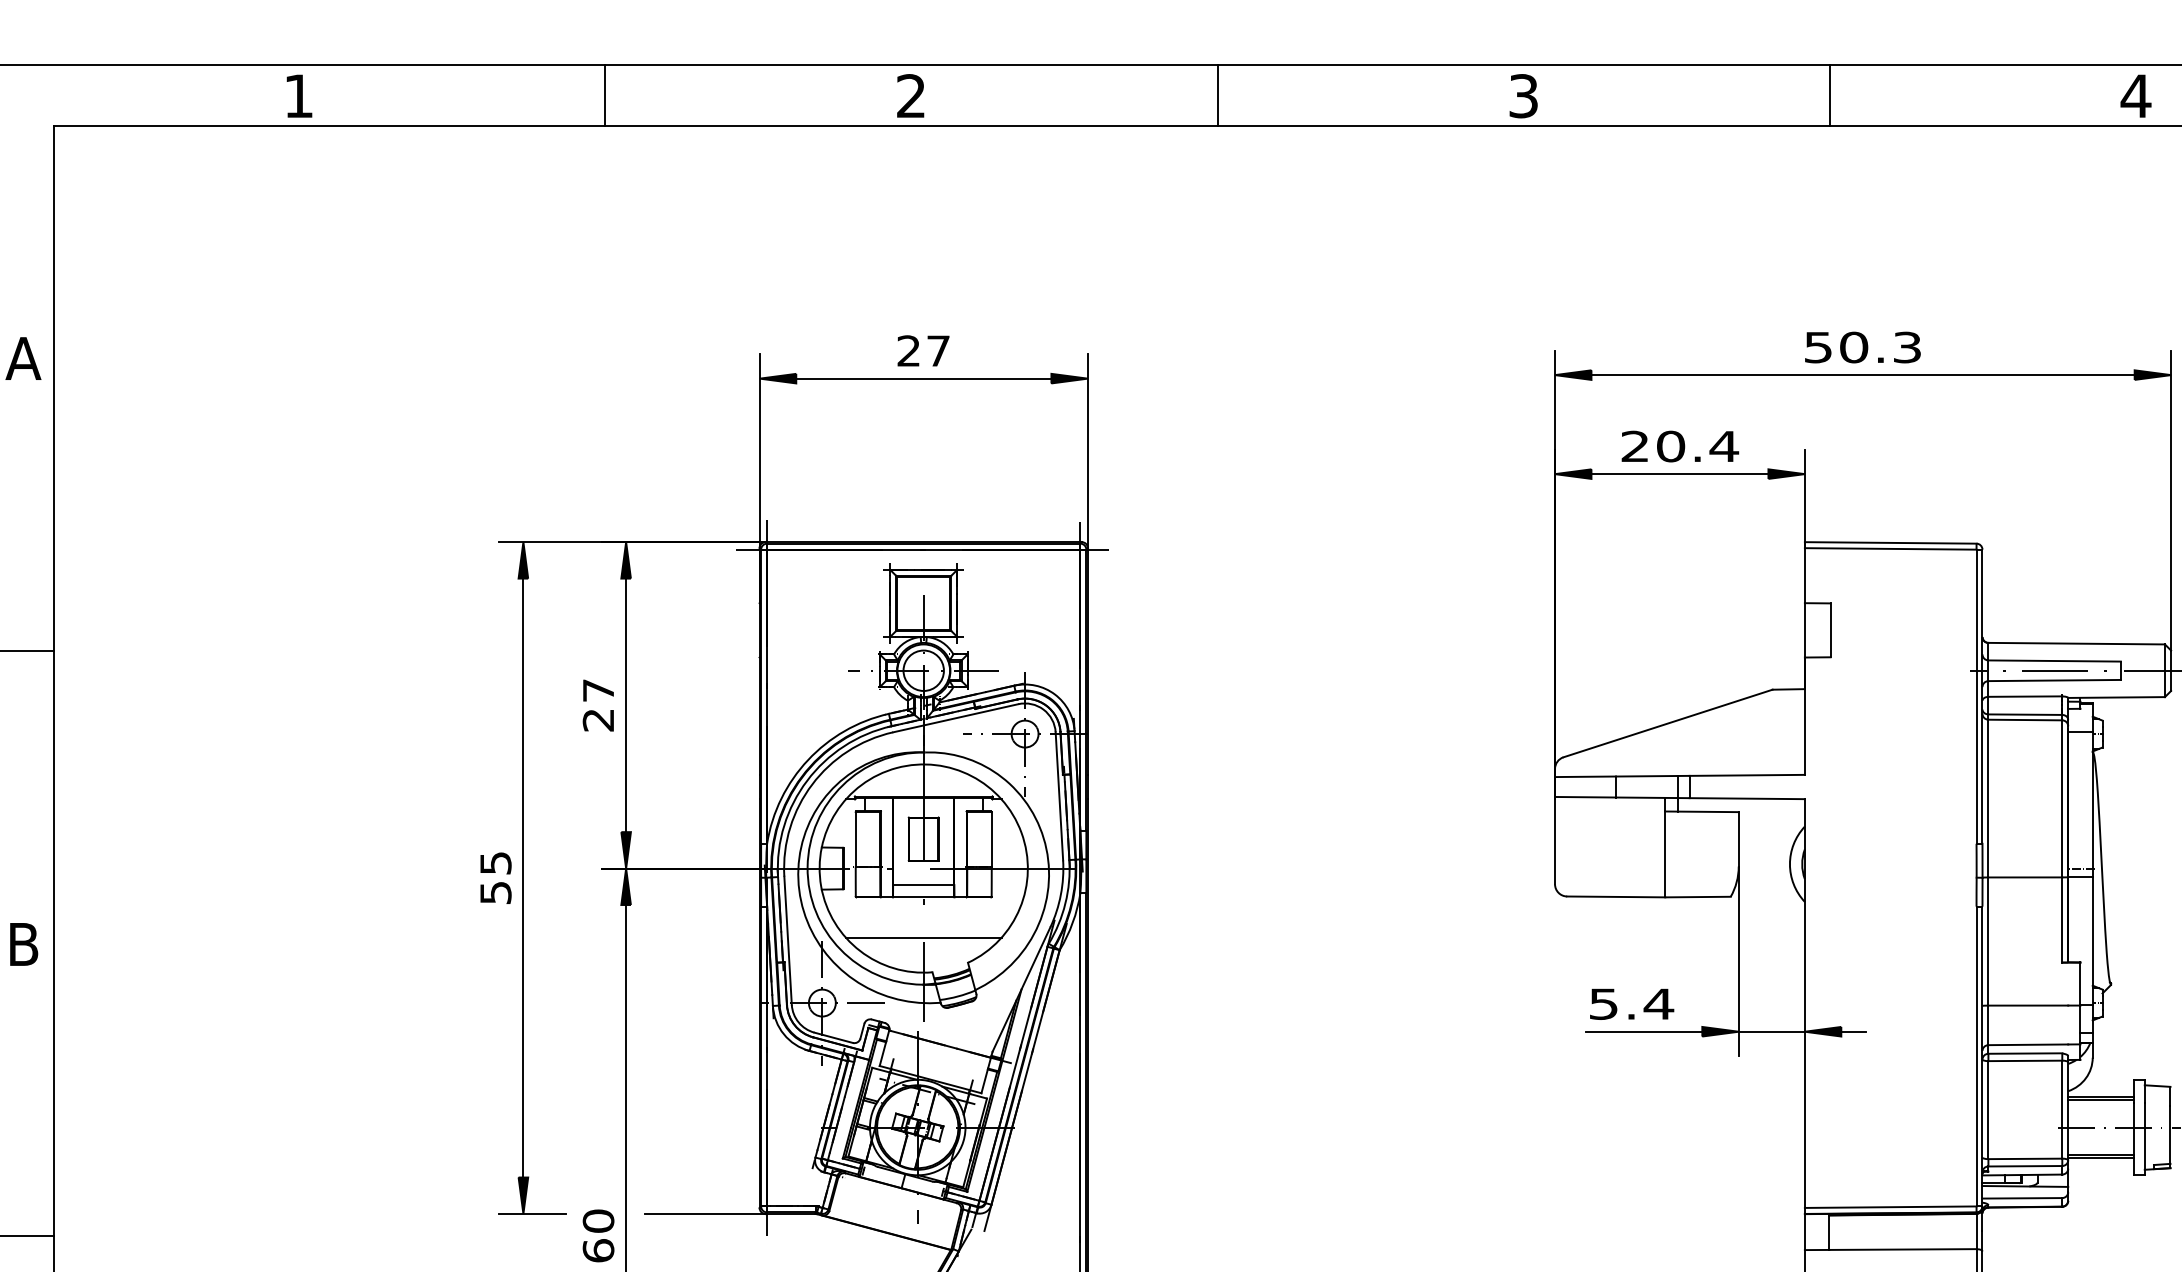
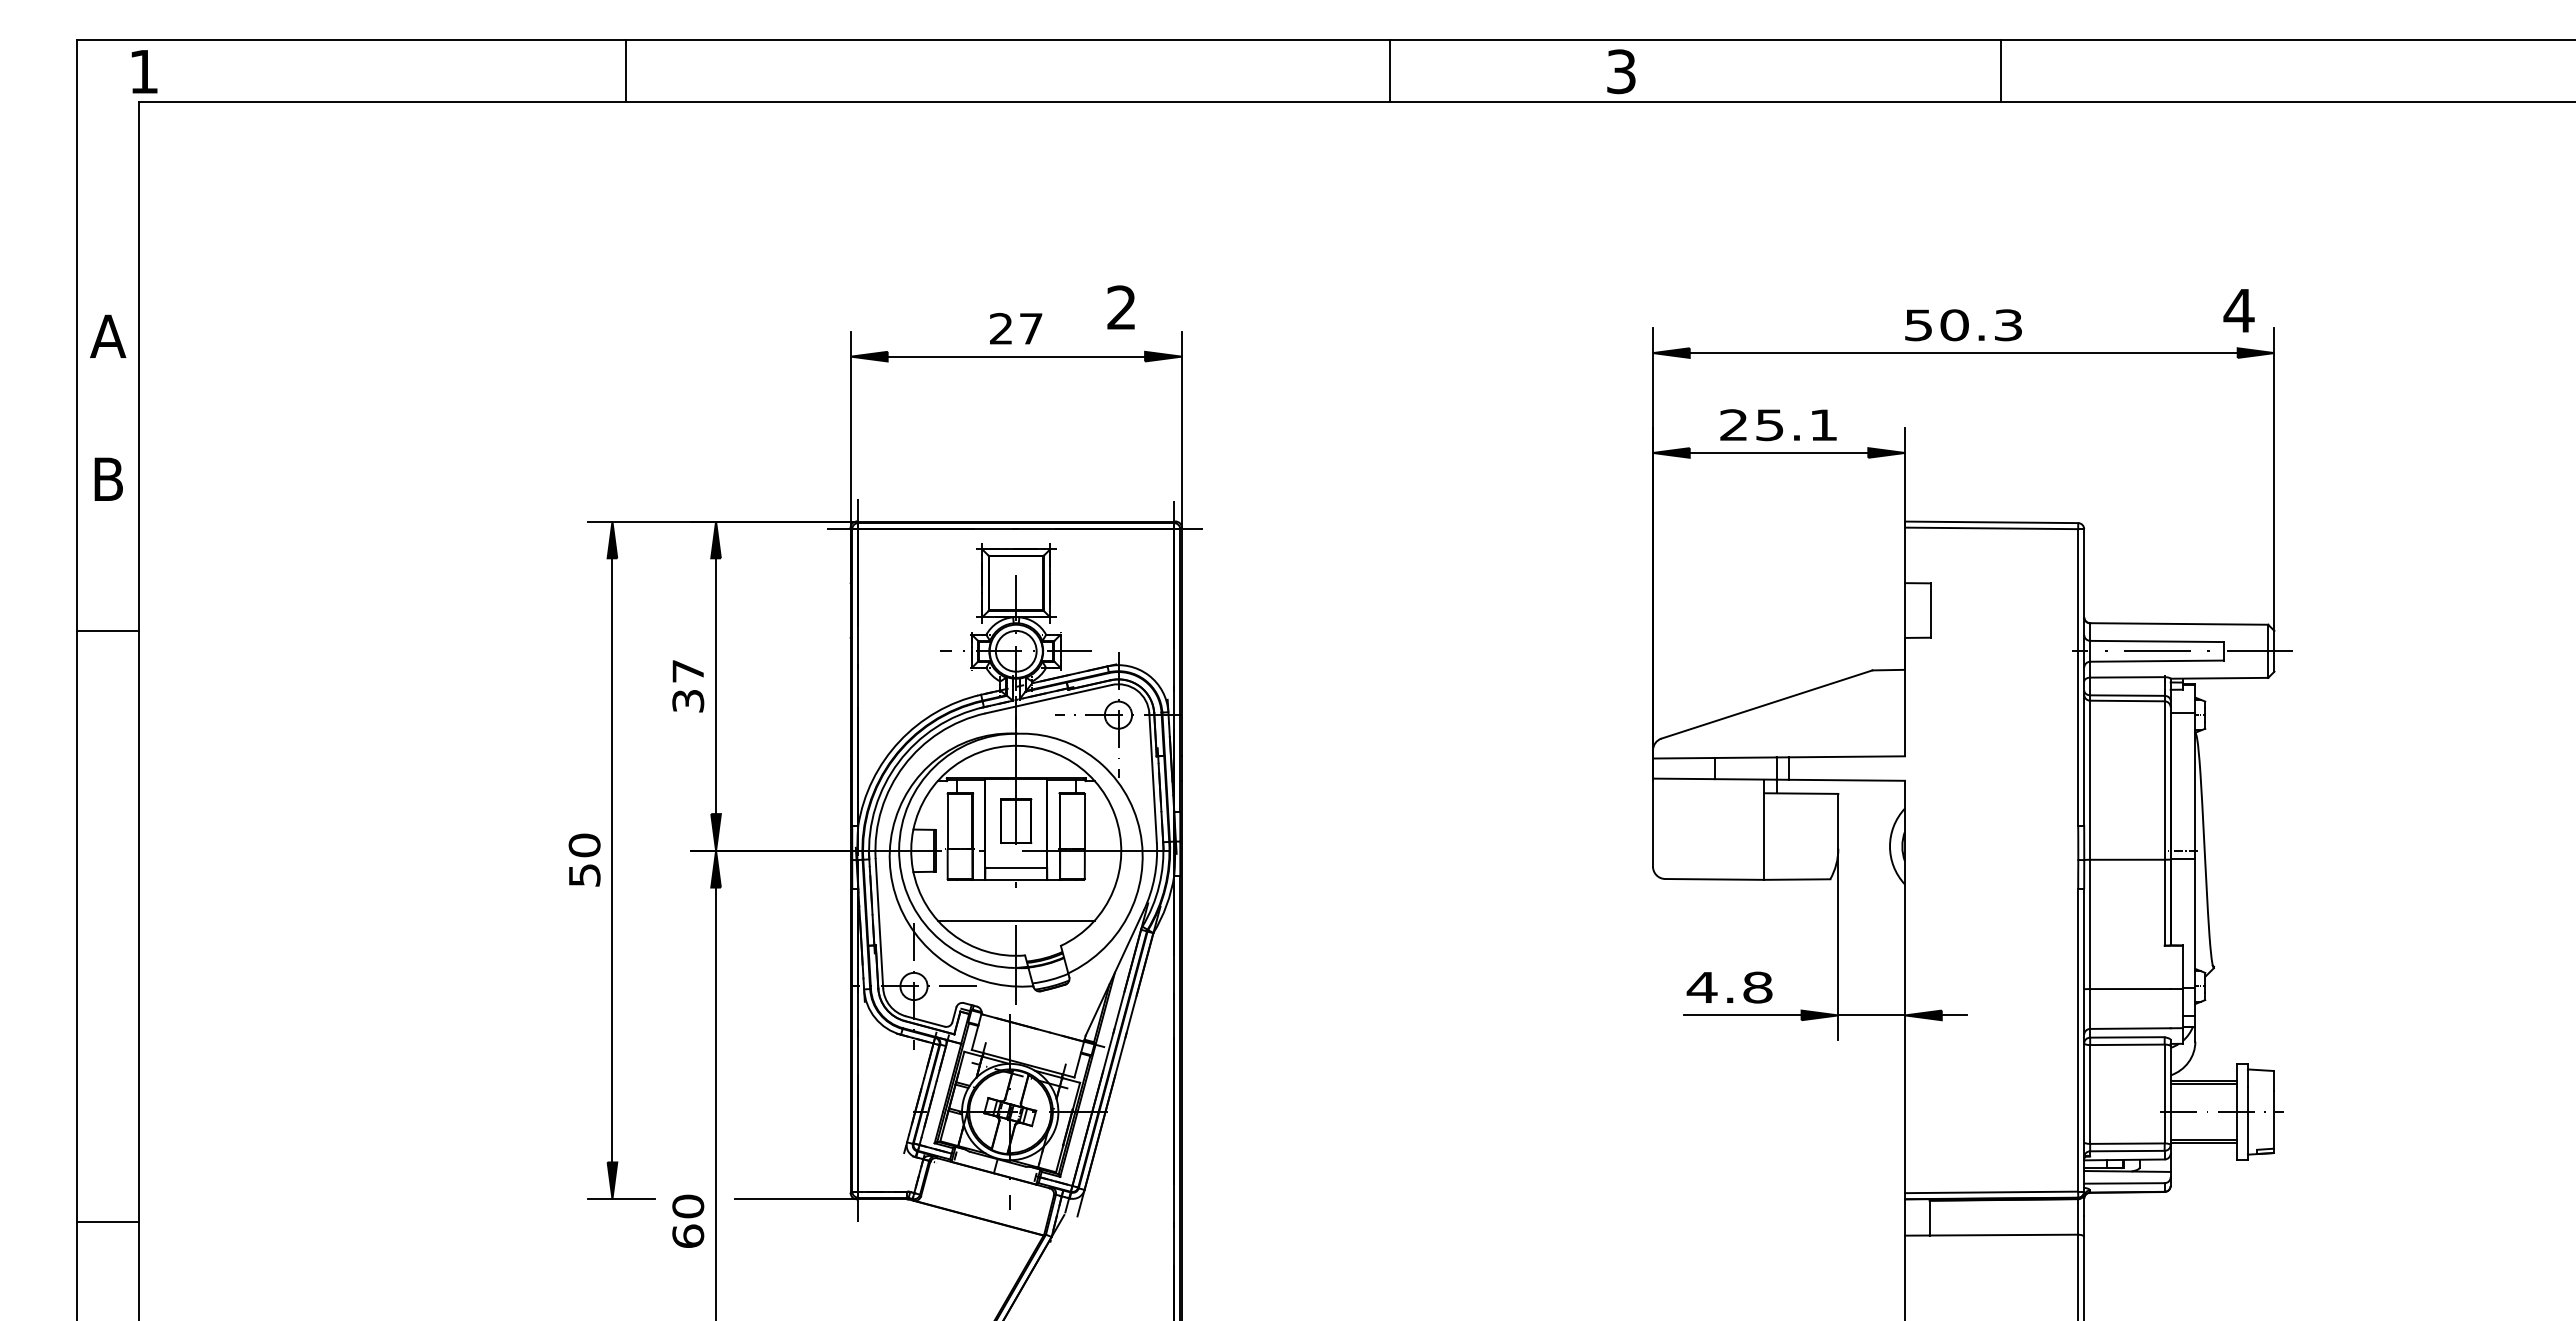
line: (604, 94) -> (625, 70), moved
line: (1217, 94) -> (1389, 70), moved
line: (1830, 94) -> (2001, 70), moved
text: (299, 95) -> (144, 71), moved
text: (910, 95) -> (1120, 307), moved
text: (2135, 95) -> (2238, 310), moved
text: (1697, 446) -> (1796, 425), 20.4 -> 25.1
text: (598, 720) -> (688, 701), 27 -> 37
text: (495, 863) -> (584, 845), 55 -> 50
text: (23, 943) -> (108, 478), moved
text: (1630, 1004) -> (1729, 987), 5.4 -> 4.8

